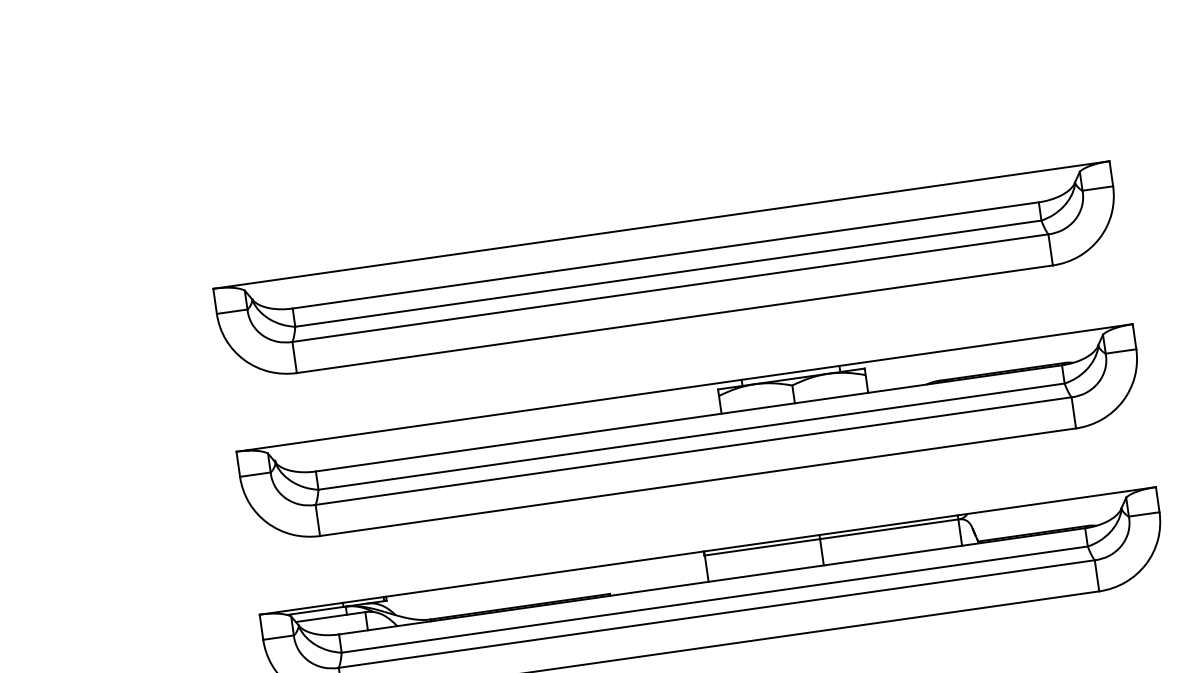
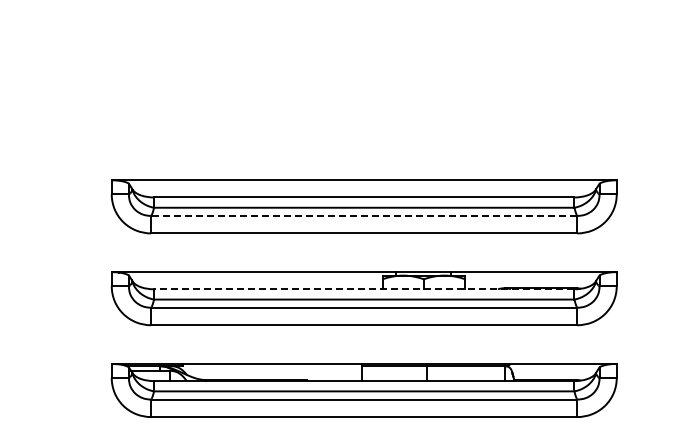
line: (670, 287) -> (364, 215), solid -> dashed
line: (687, 418) -> (363, 289), solid -> dashed

